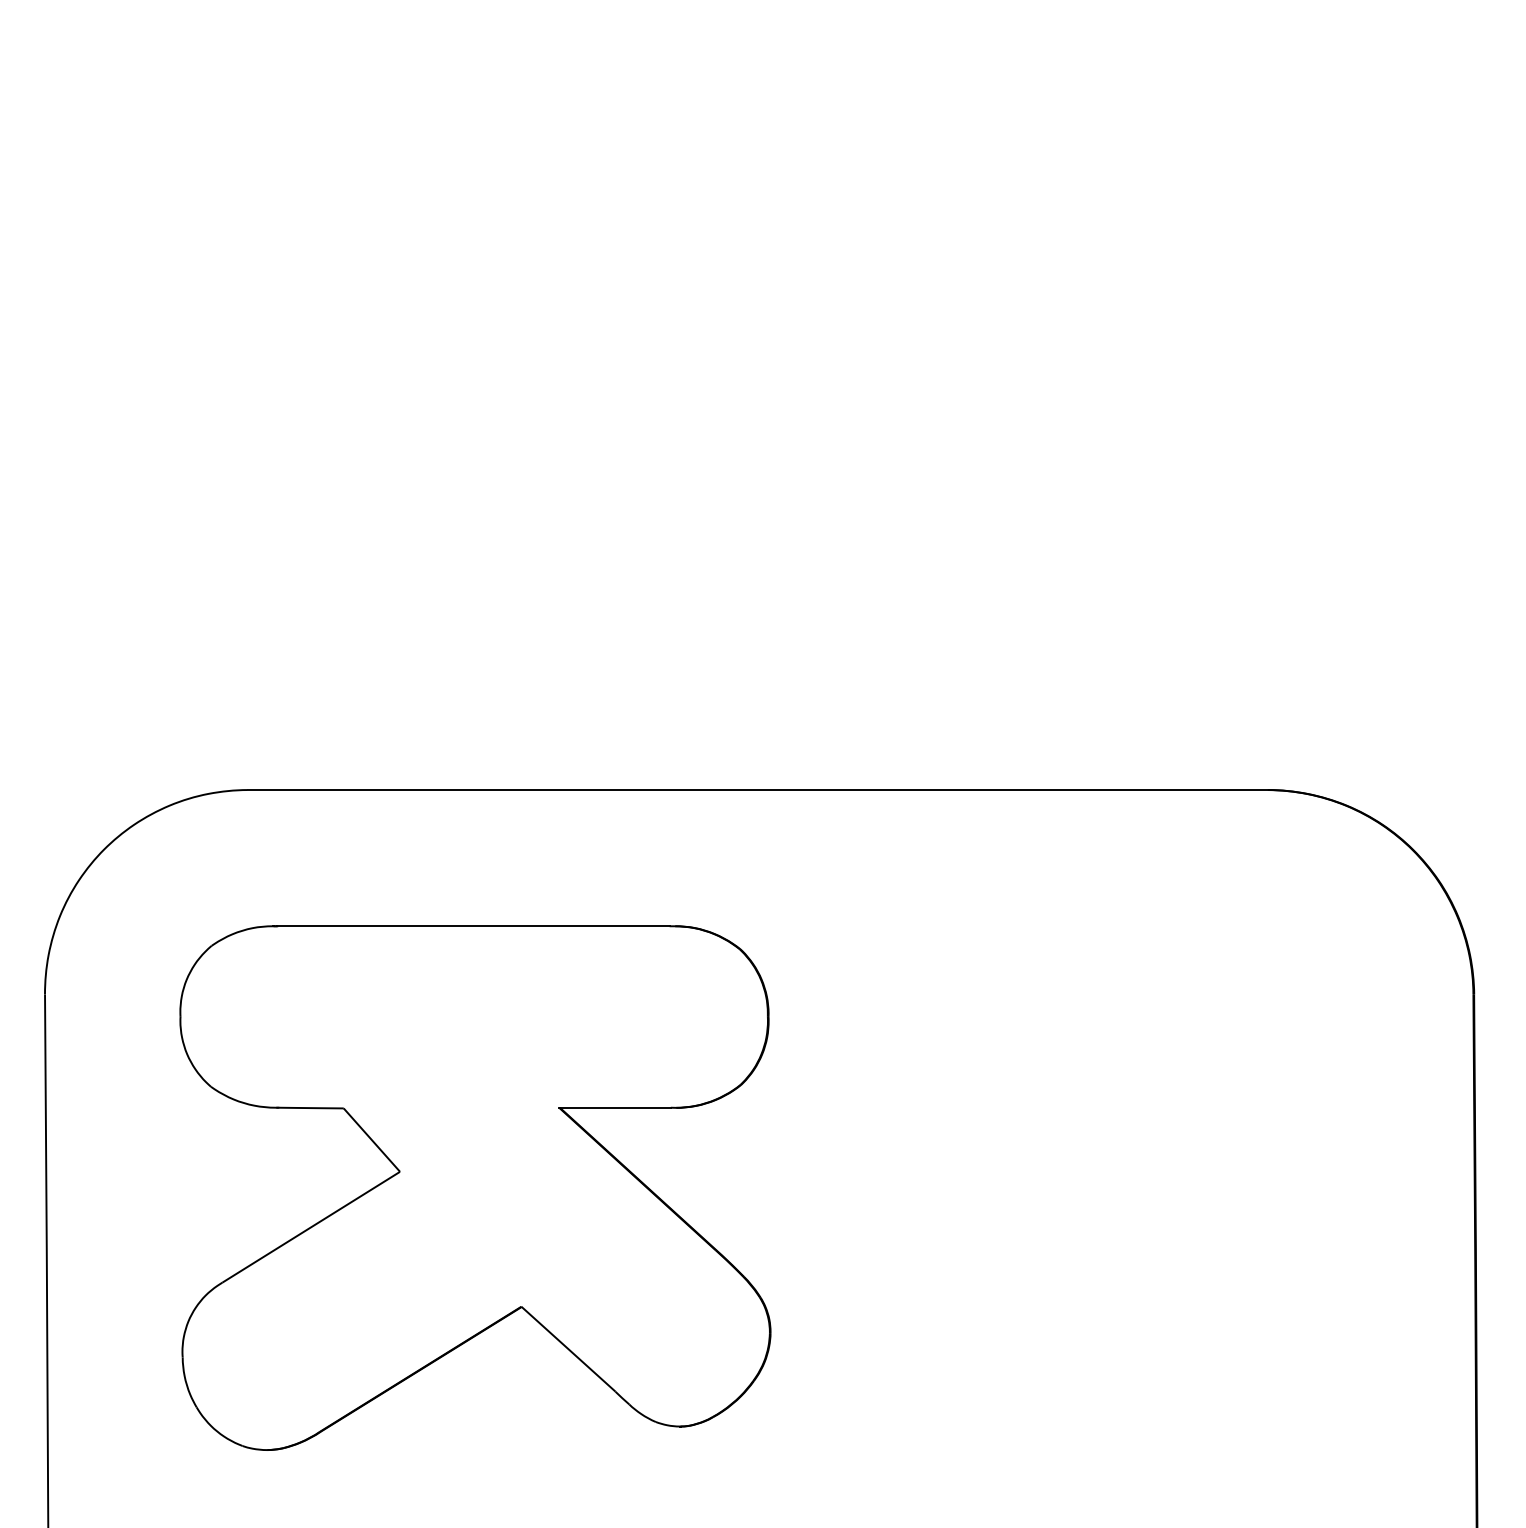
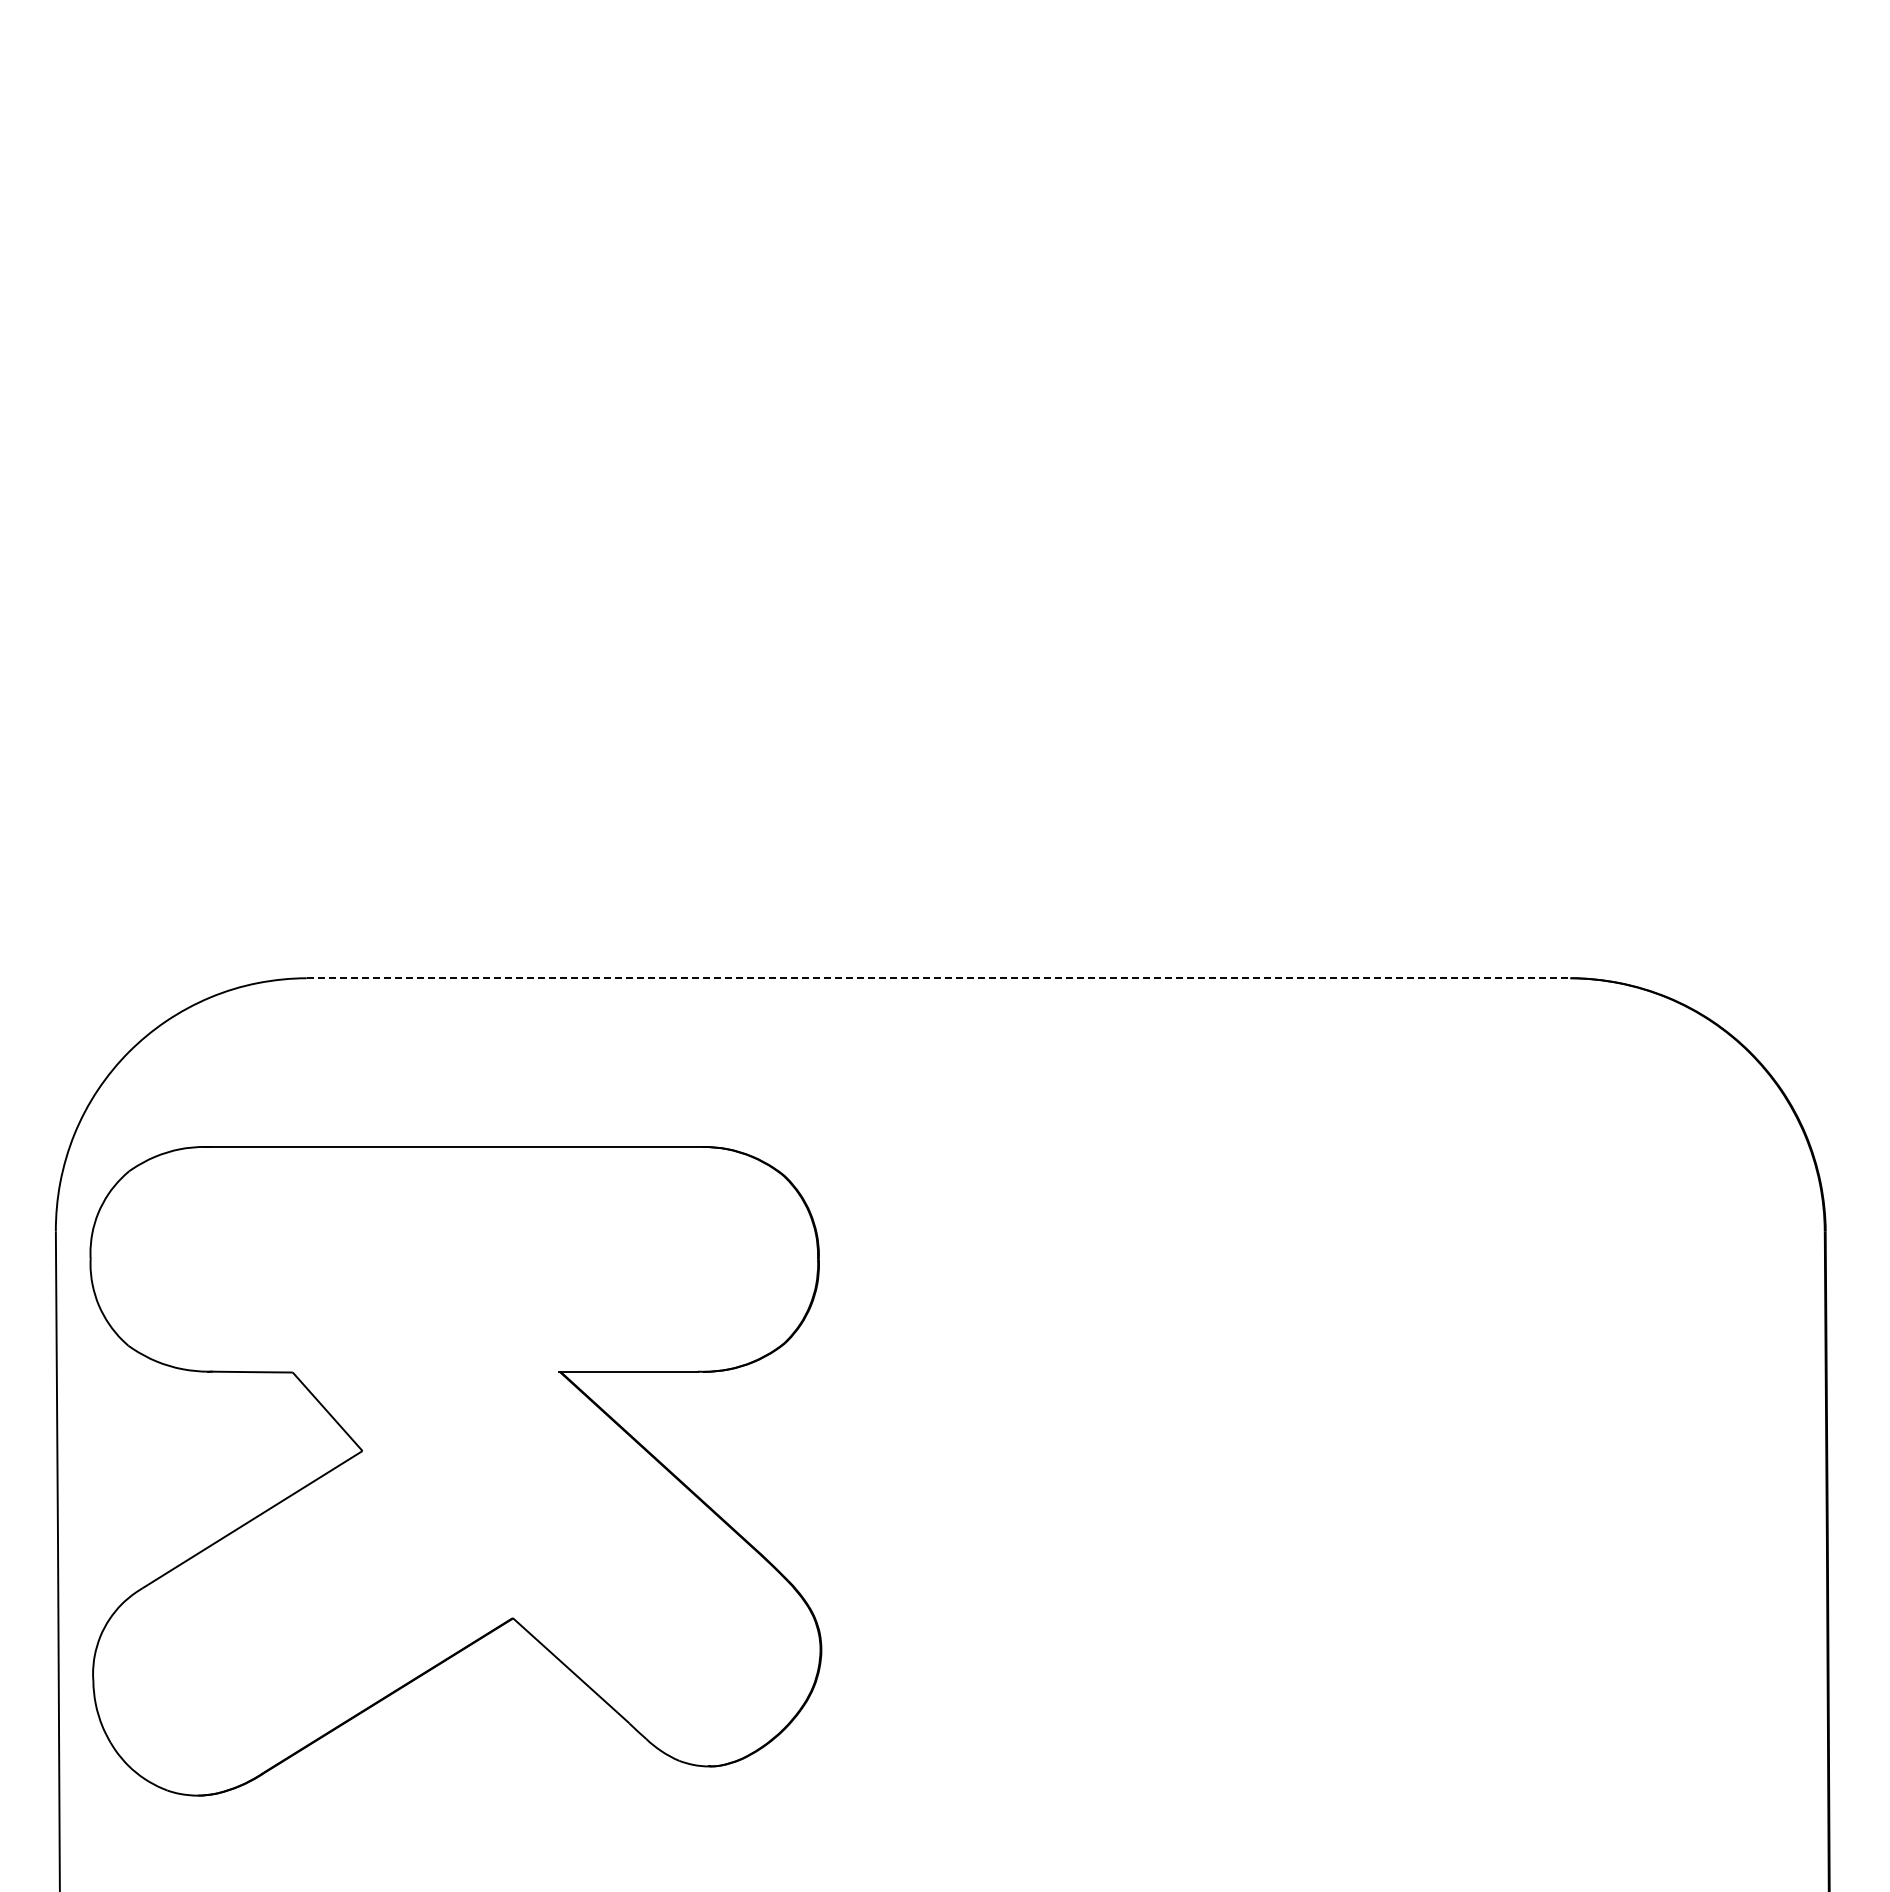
line: (758, 790) -> (939, 978), solid -> dashed
part: (475, 1188) -> (455, 1471), moved

